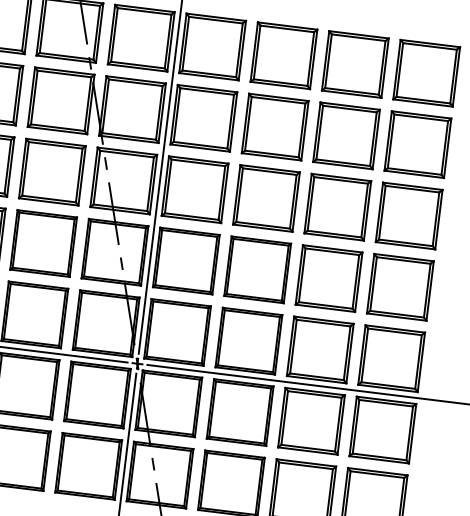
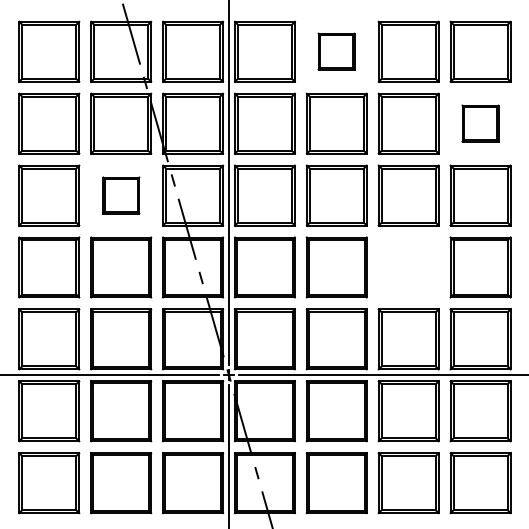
part: (283, 55) -> (336, 51), size x0.6
part: (417, 144) -> (480, 123), size x0.6
part: (52, 172) -> (121, 195), size x0.6
part: (328, 278) -> (408, 267), removed

